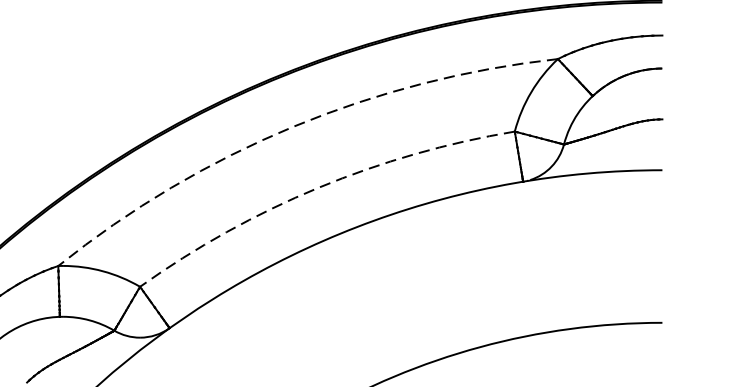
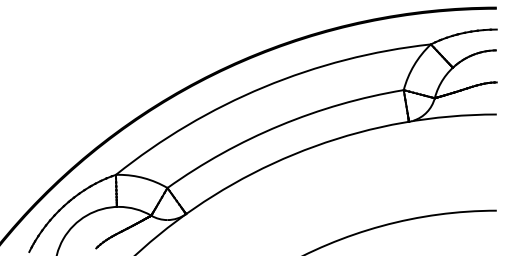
arc: (293, 127) -> (264, 87), dashed -> solid
arc: (319, 187) -> (280, 125), dashed -> solid

